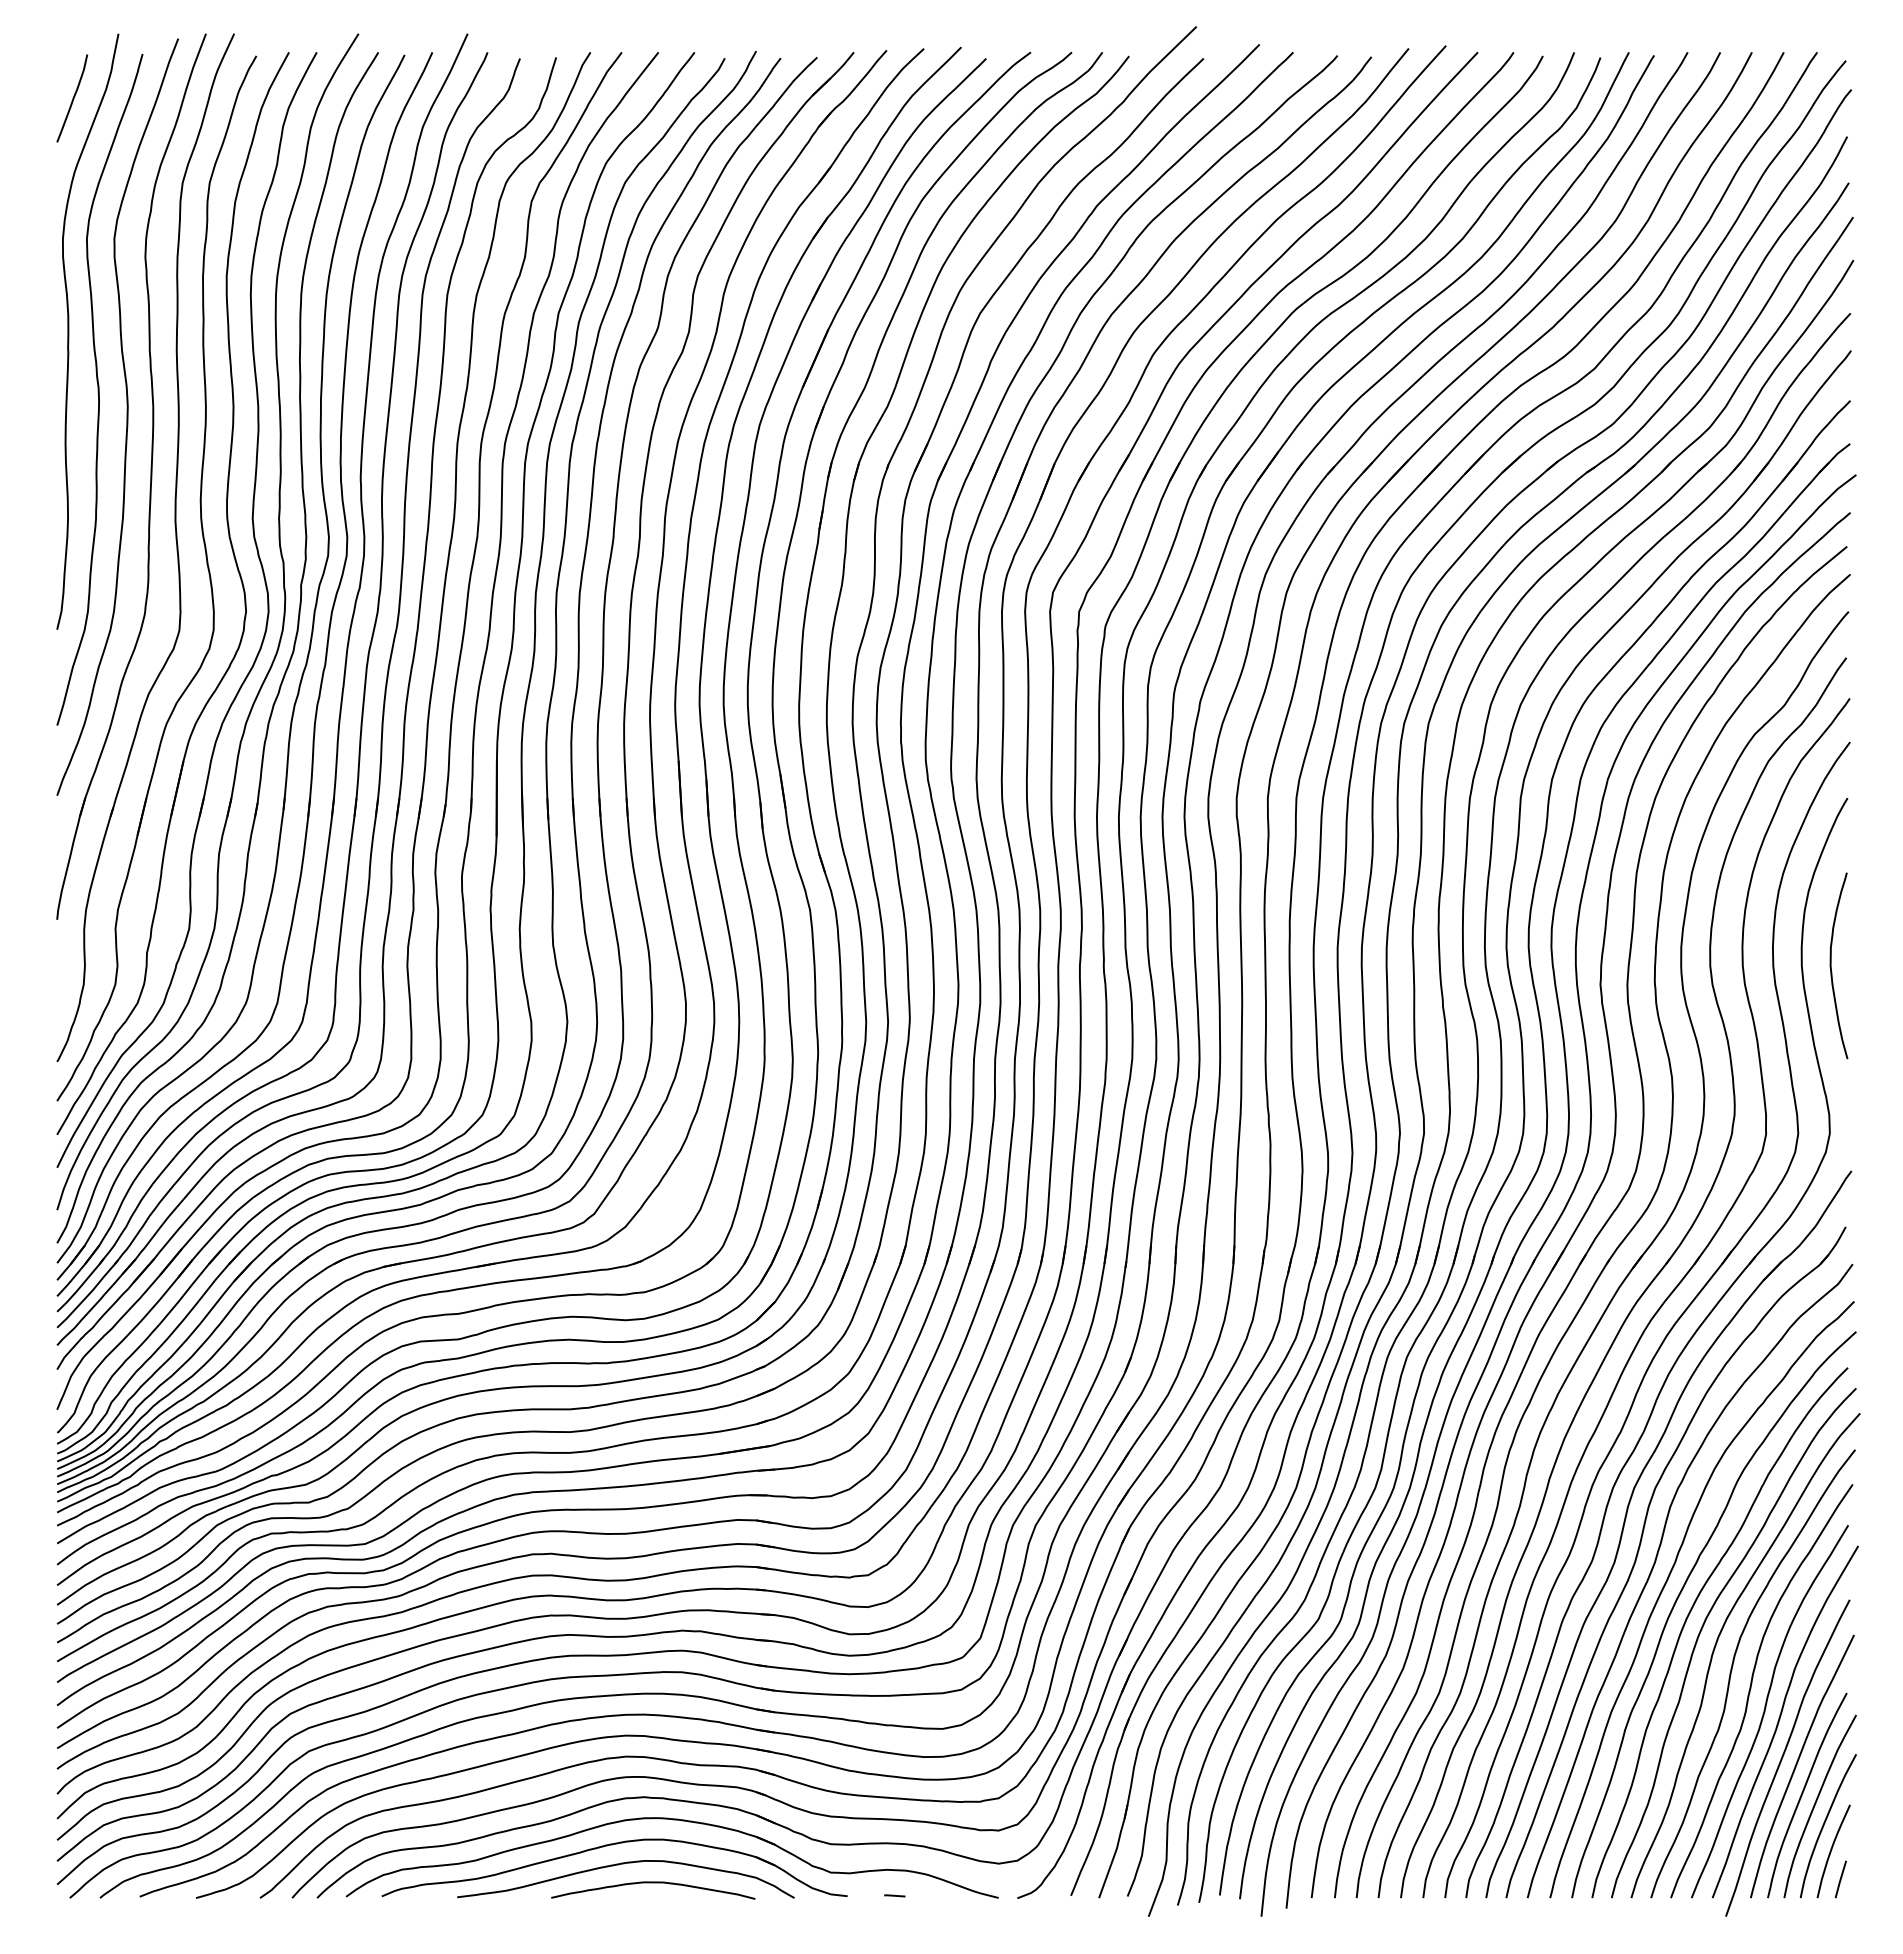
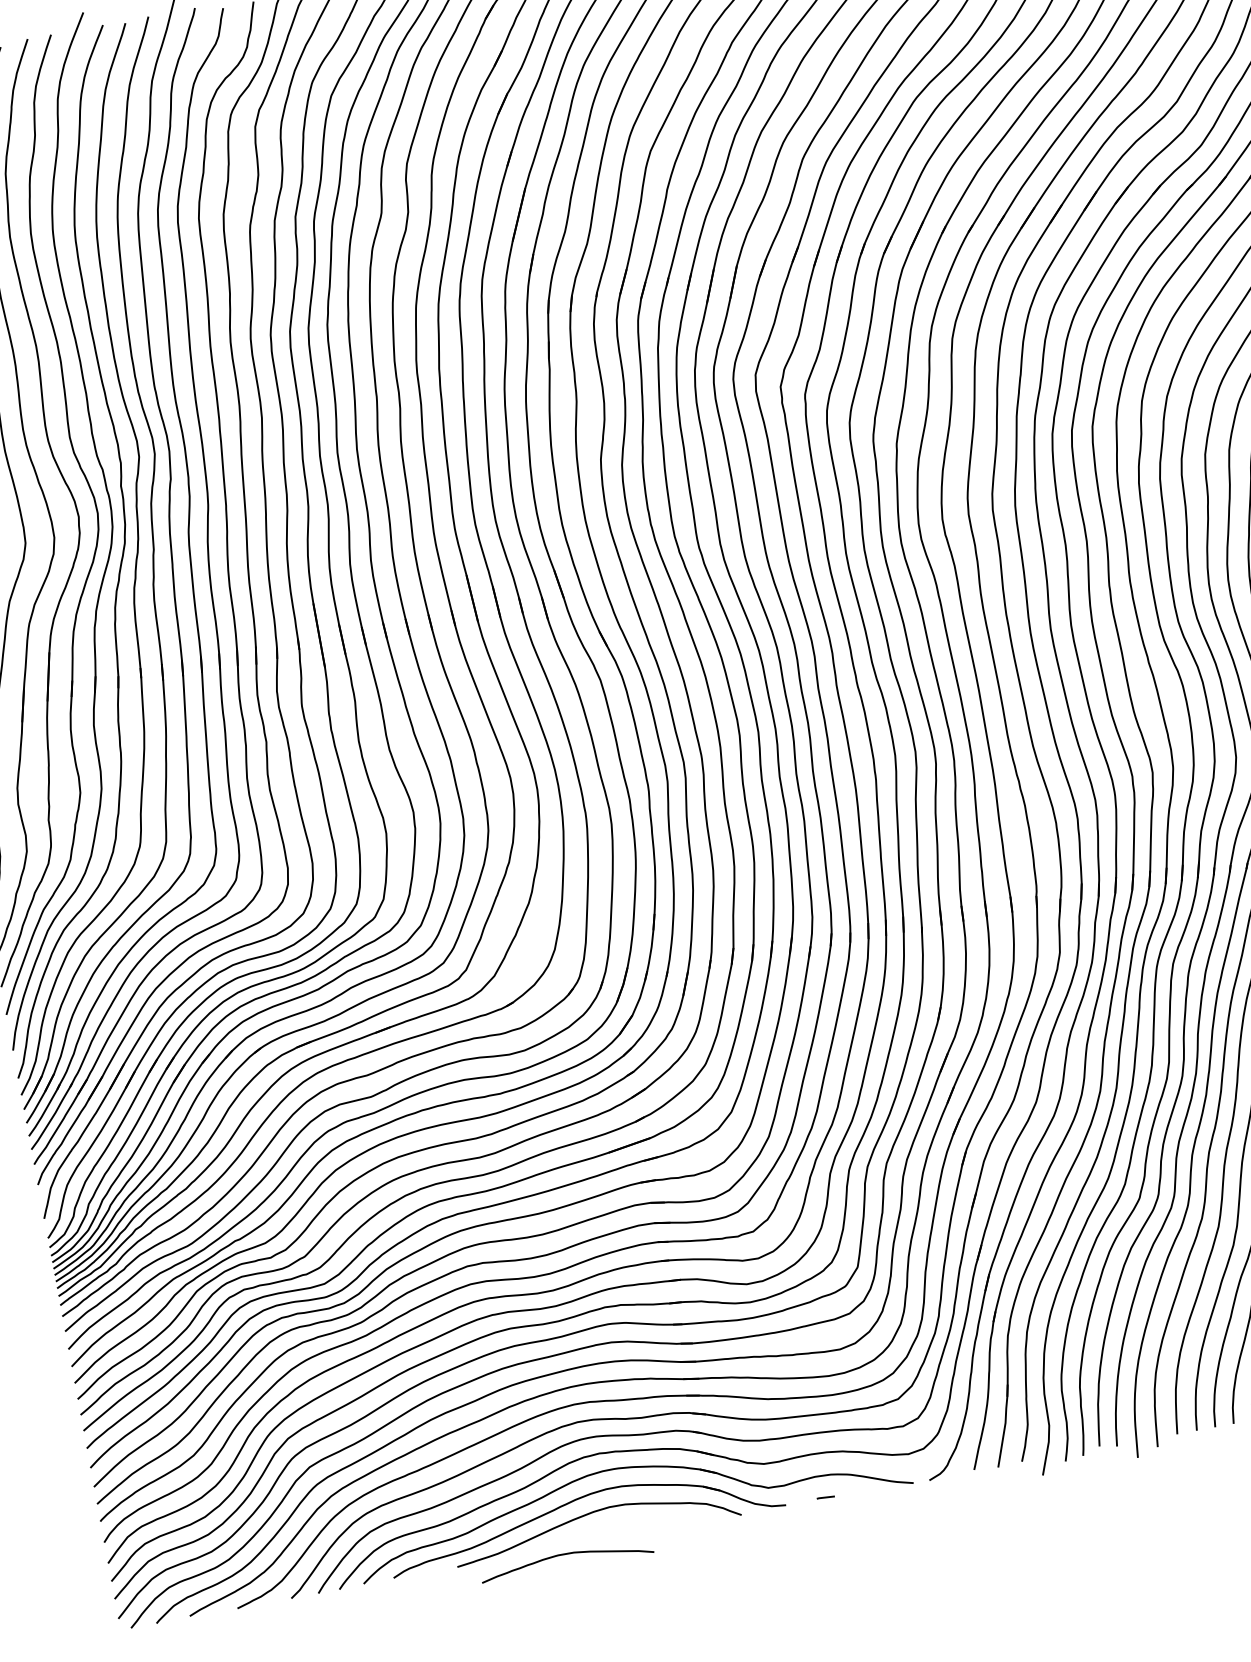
curve: (653, 1883) -> (566, 1554), moved

